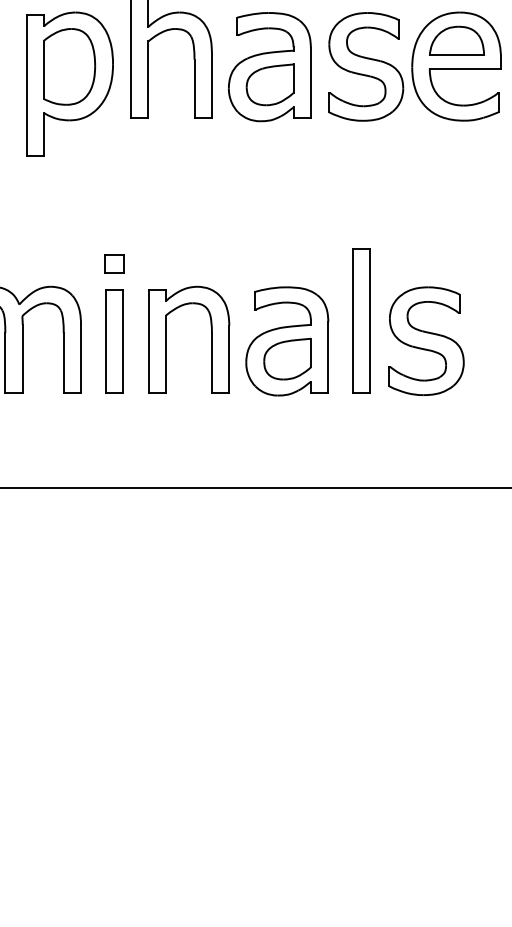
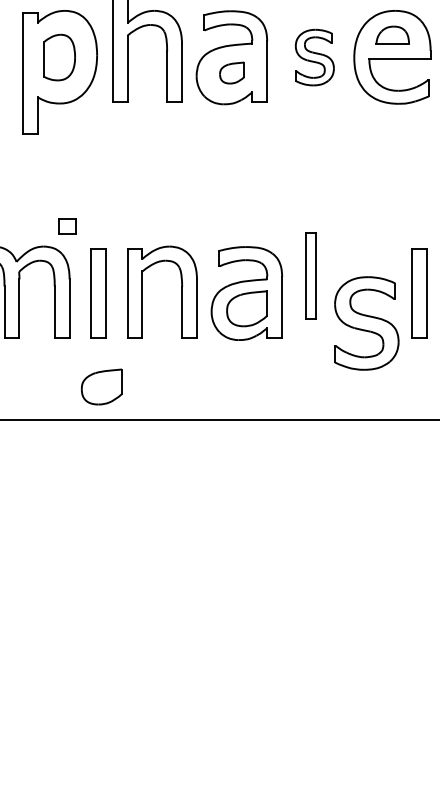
part: (456, 40) -> (392, 34), size x0.7
part: (69, 66) -> (59, 57), size x0.7
part: (366, 66) -> (314, 57), size x0.6
part: (269, 84) -> (231, 72), size x0.6
part: (114, 263) -> (67, 226), moved
part: (361, 320) -> (310, 275), size x0.7
part: (426, 340) -> (366, 322), moved
part: (488, 341) -> (419, 293), added
part: (118, 449) -> (101, 386), added

